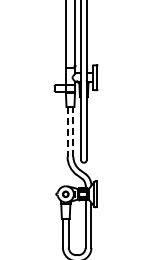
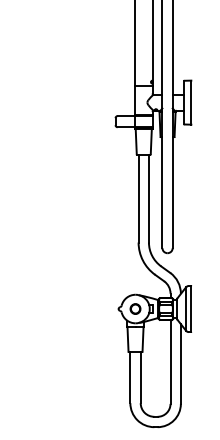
line: (67, 131) -> (138, 197), dashed -> solid
line: (73, 131) -> (149, 197), dashed -> solid

